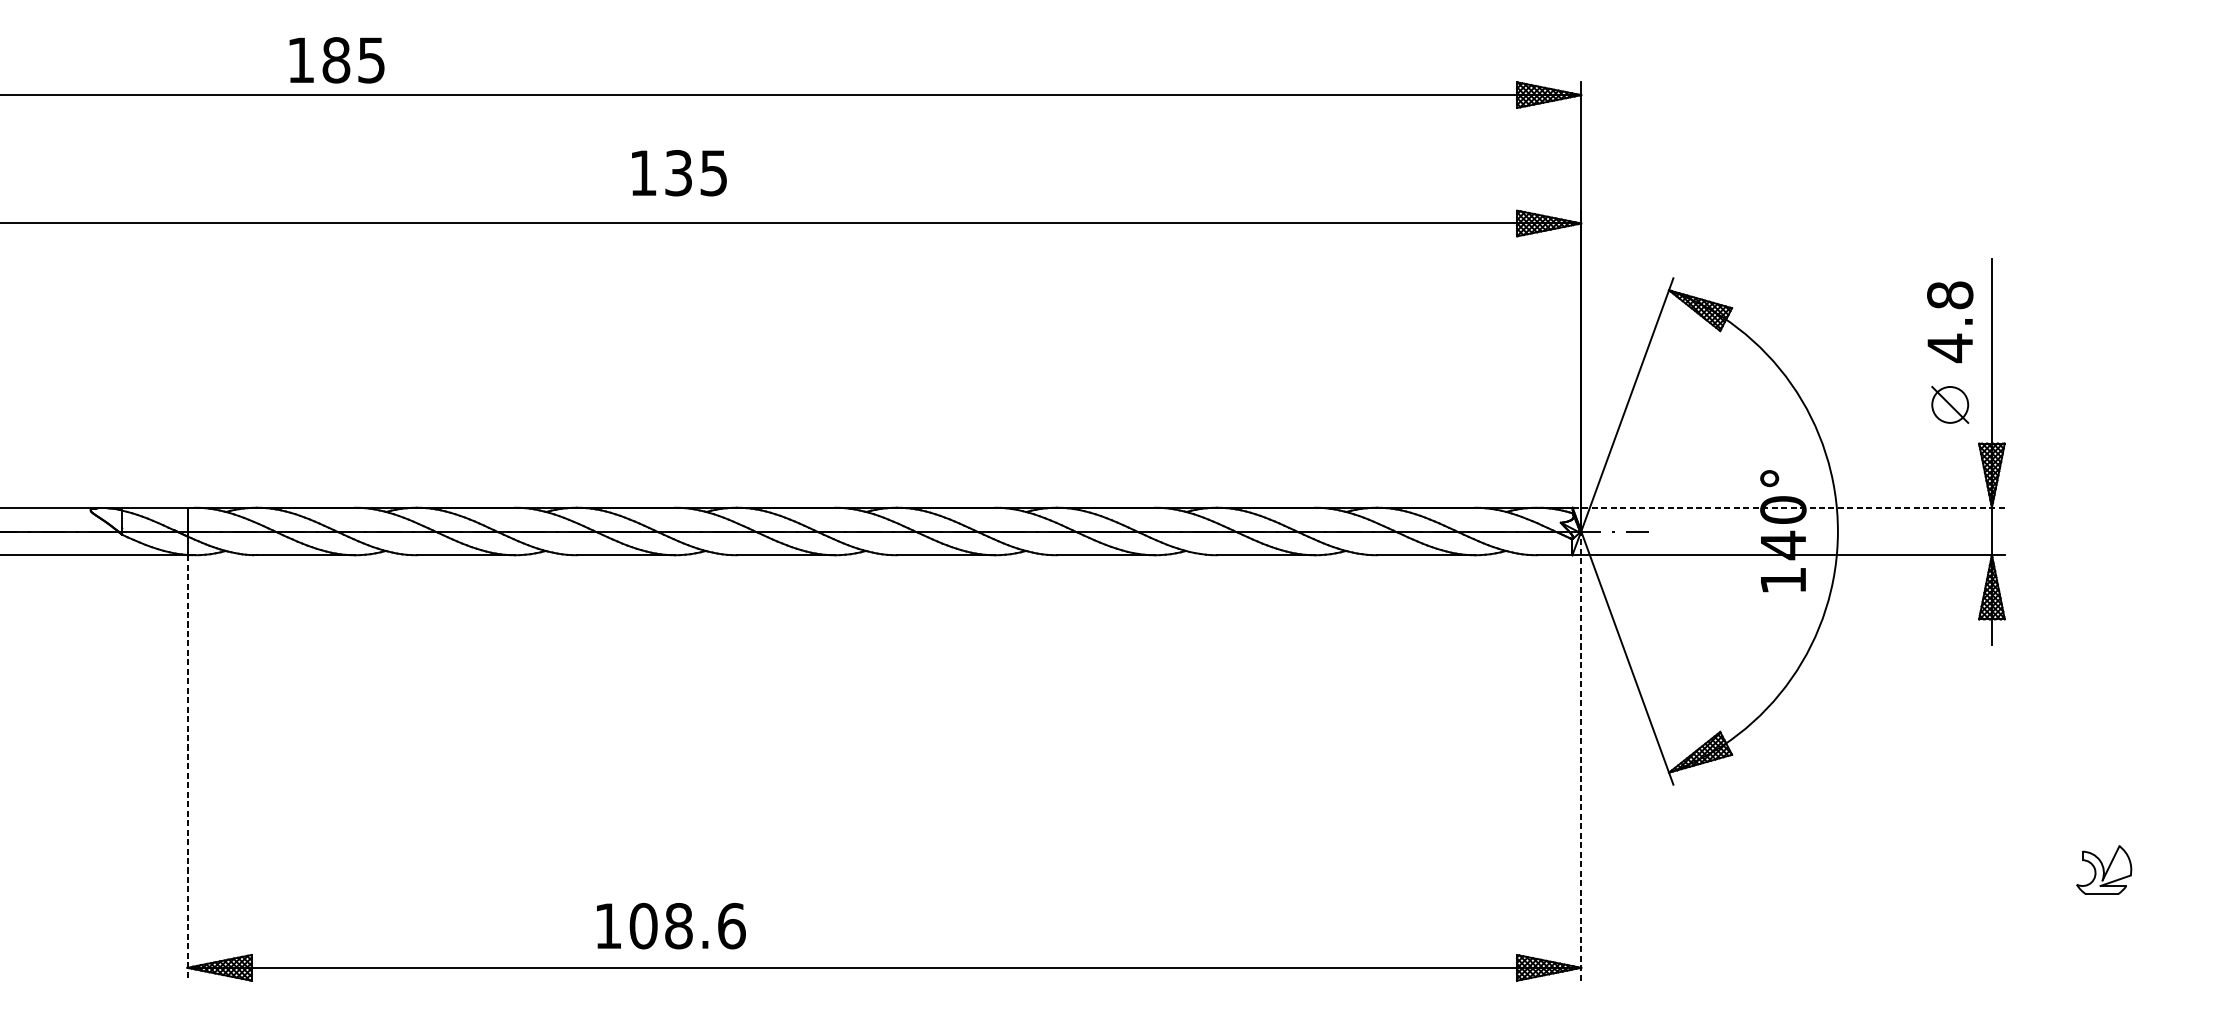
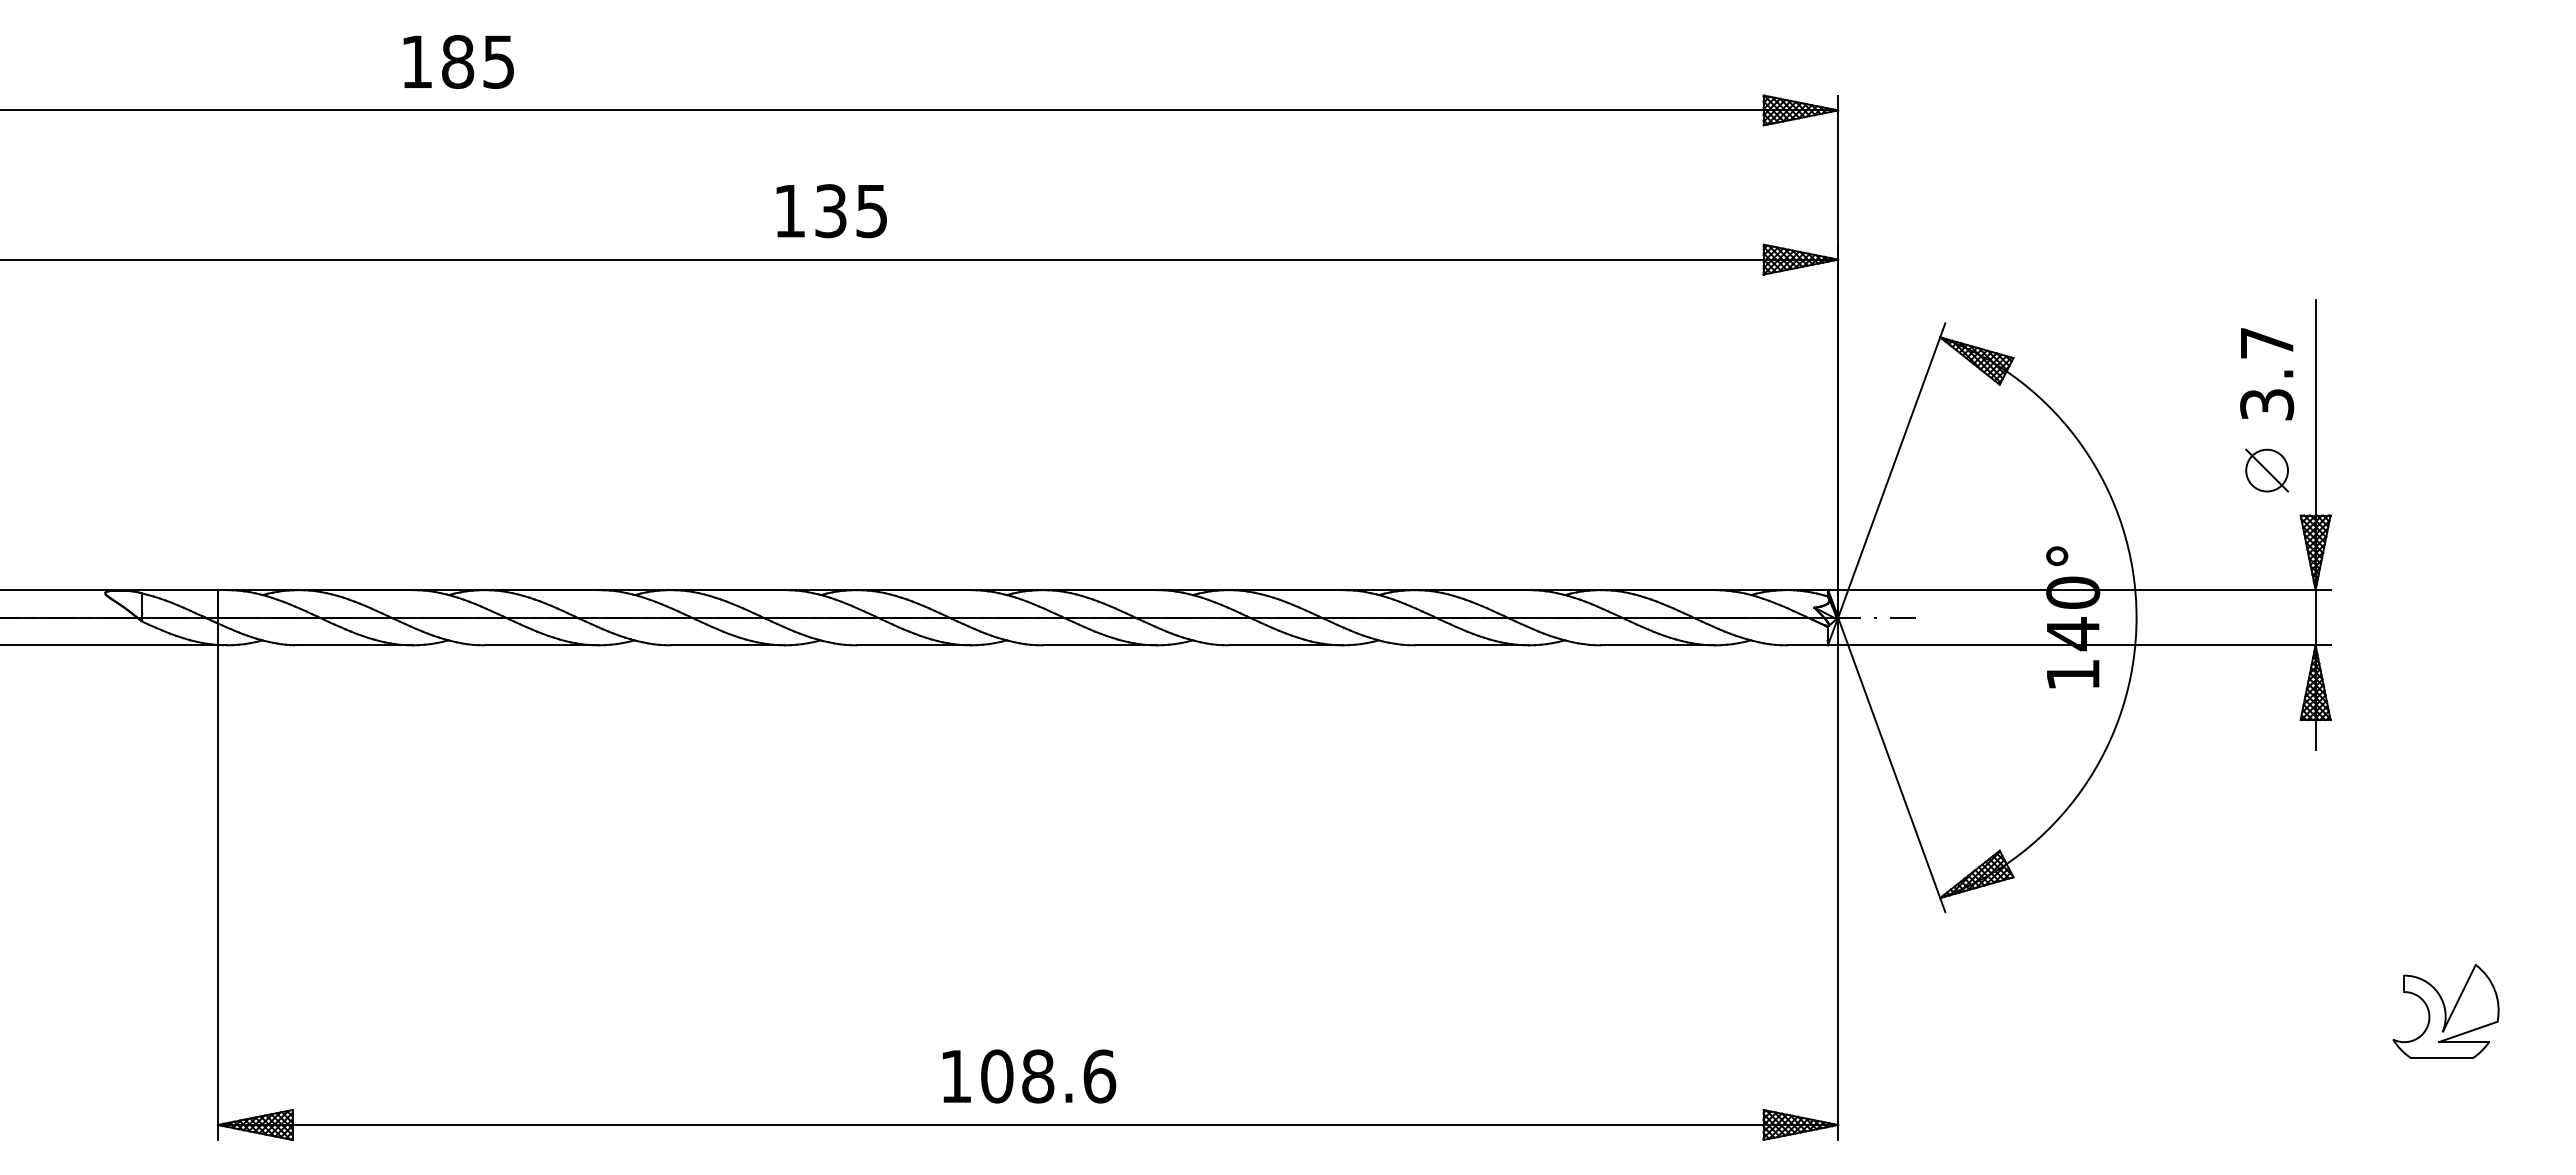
text: (336, 59) -> (458, 61), moved
text: (679, 173) -> (831, 211), moved
text: (1950, 322) -> (2267, 374), 4.8 -> 3.7
line: (1787, 508) -> (2078, 590), dashed -> solid
line: (1581, 755) -> (1838, 878), dashed -> solid
line: (187, 768) -> (217, 893), dashed -> solid
part: (2103, 870) -> (2445, 1011), size x1.67
text: (671, 926) -> (1029, 1076), moved

